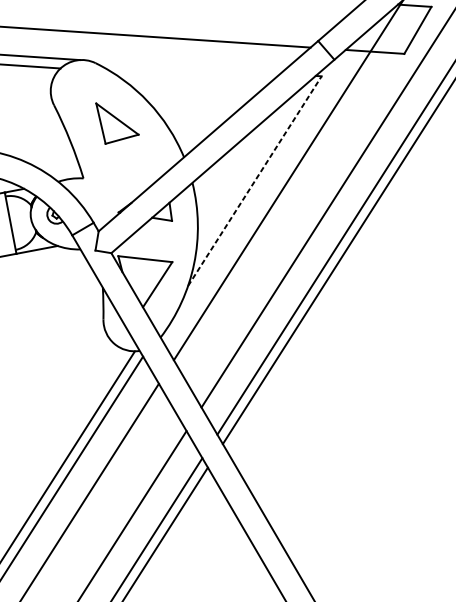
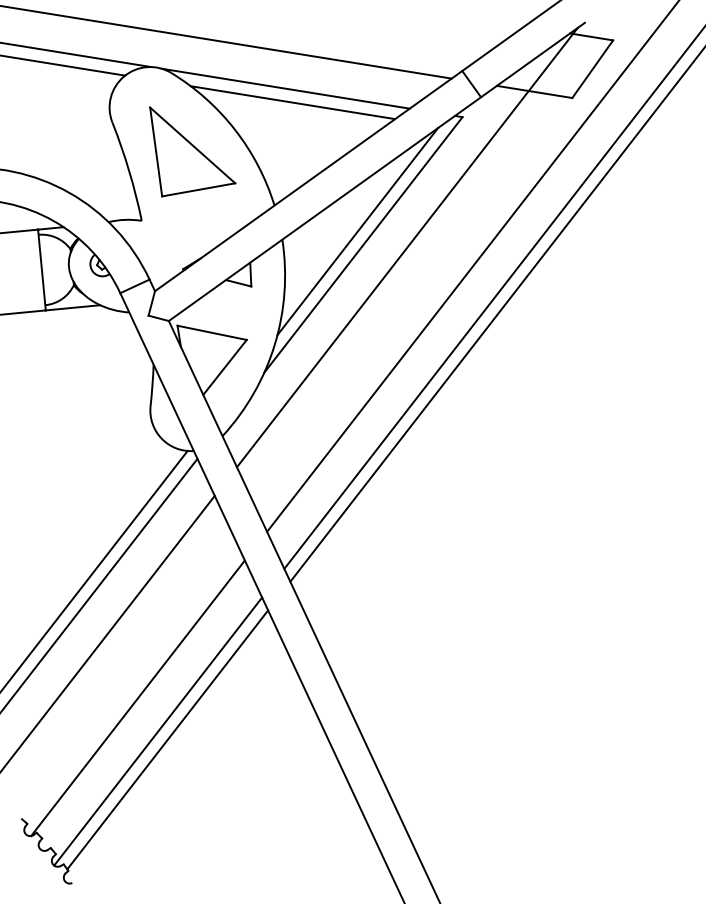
line: (184, 66) -> (285, 88), added
line: (190, 77) -> (292, 102), added
part: (117, 121) -> (192, 151), size x1.67
line: (249, 171) -> (357, 231), added
line: (254, 180) -> (363, 244), dashed -> solid

